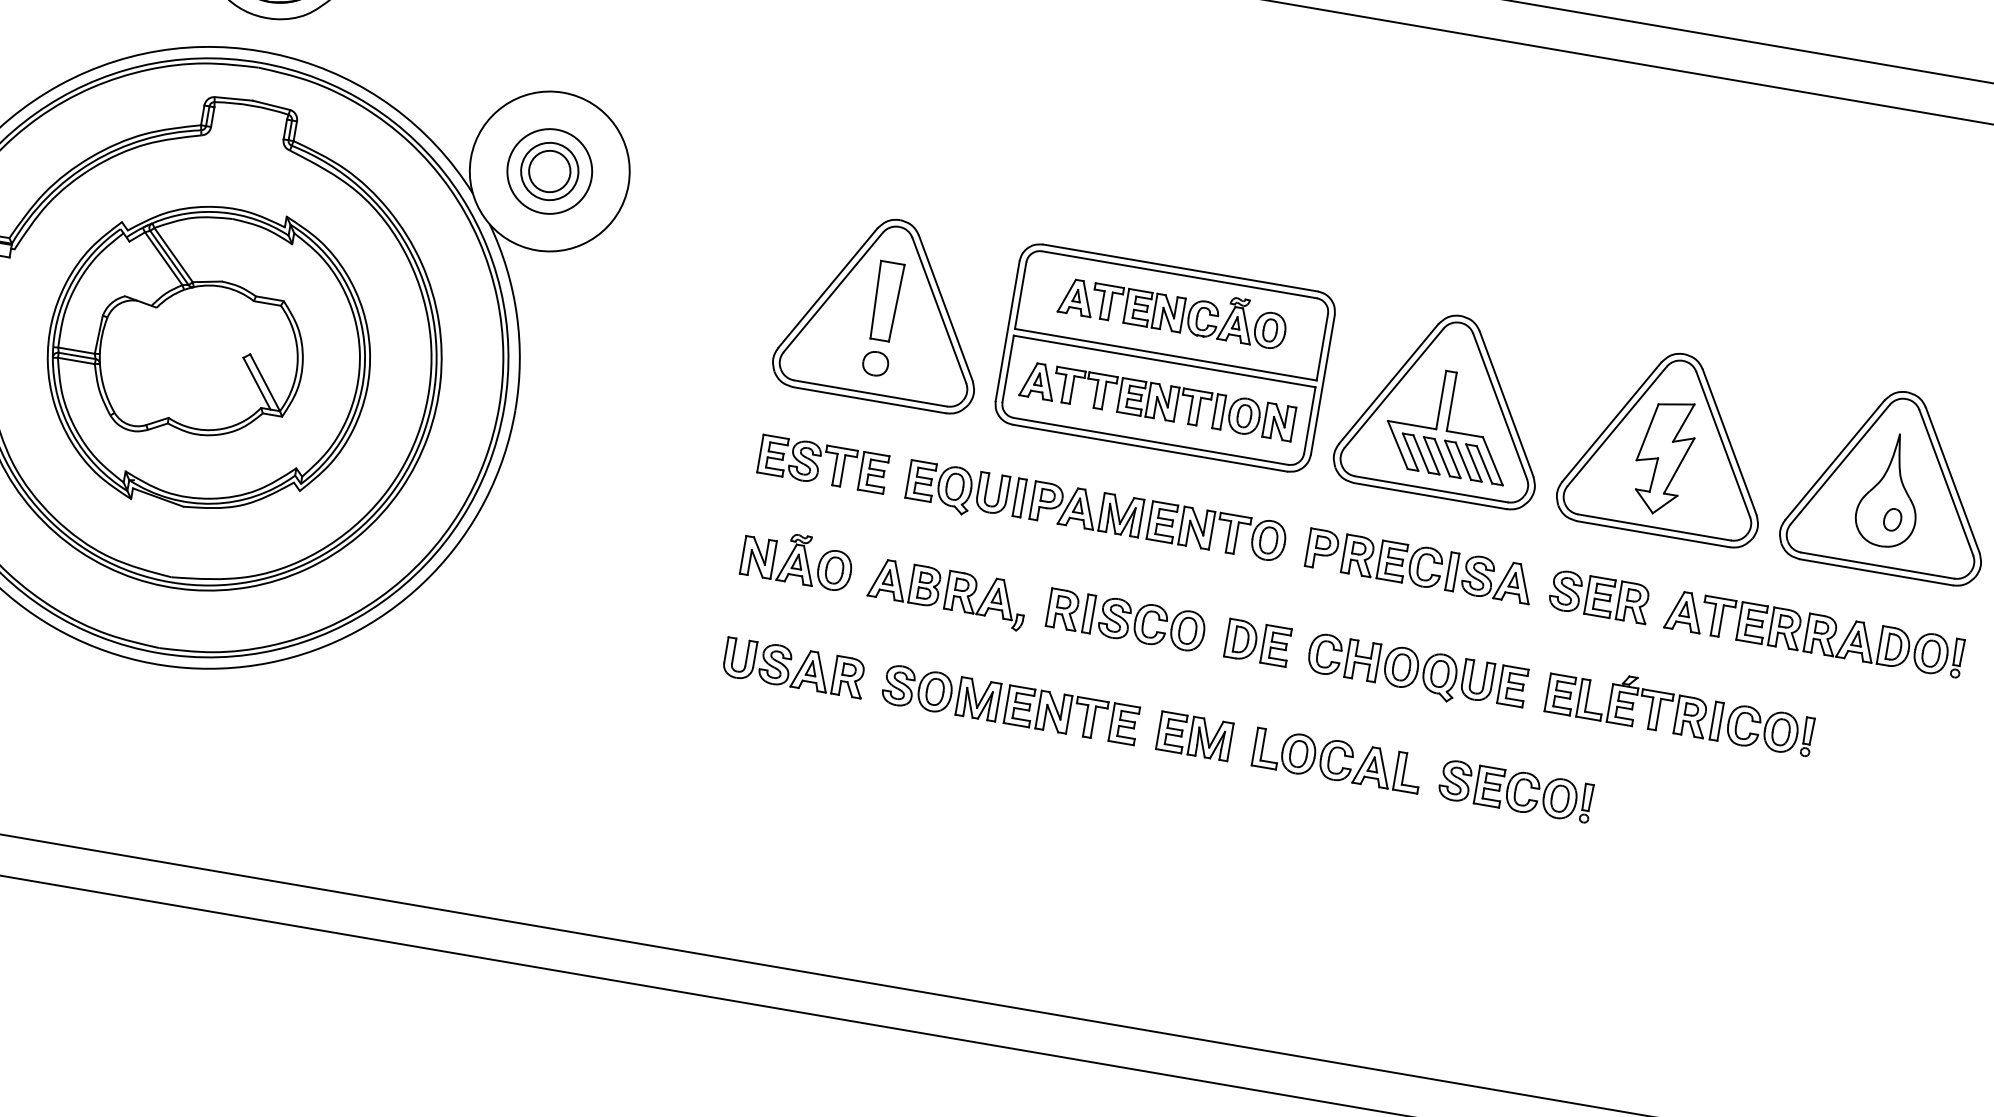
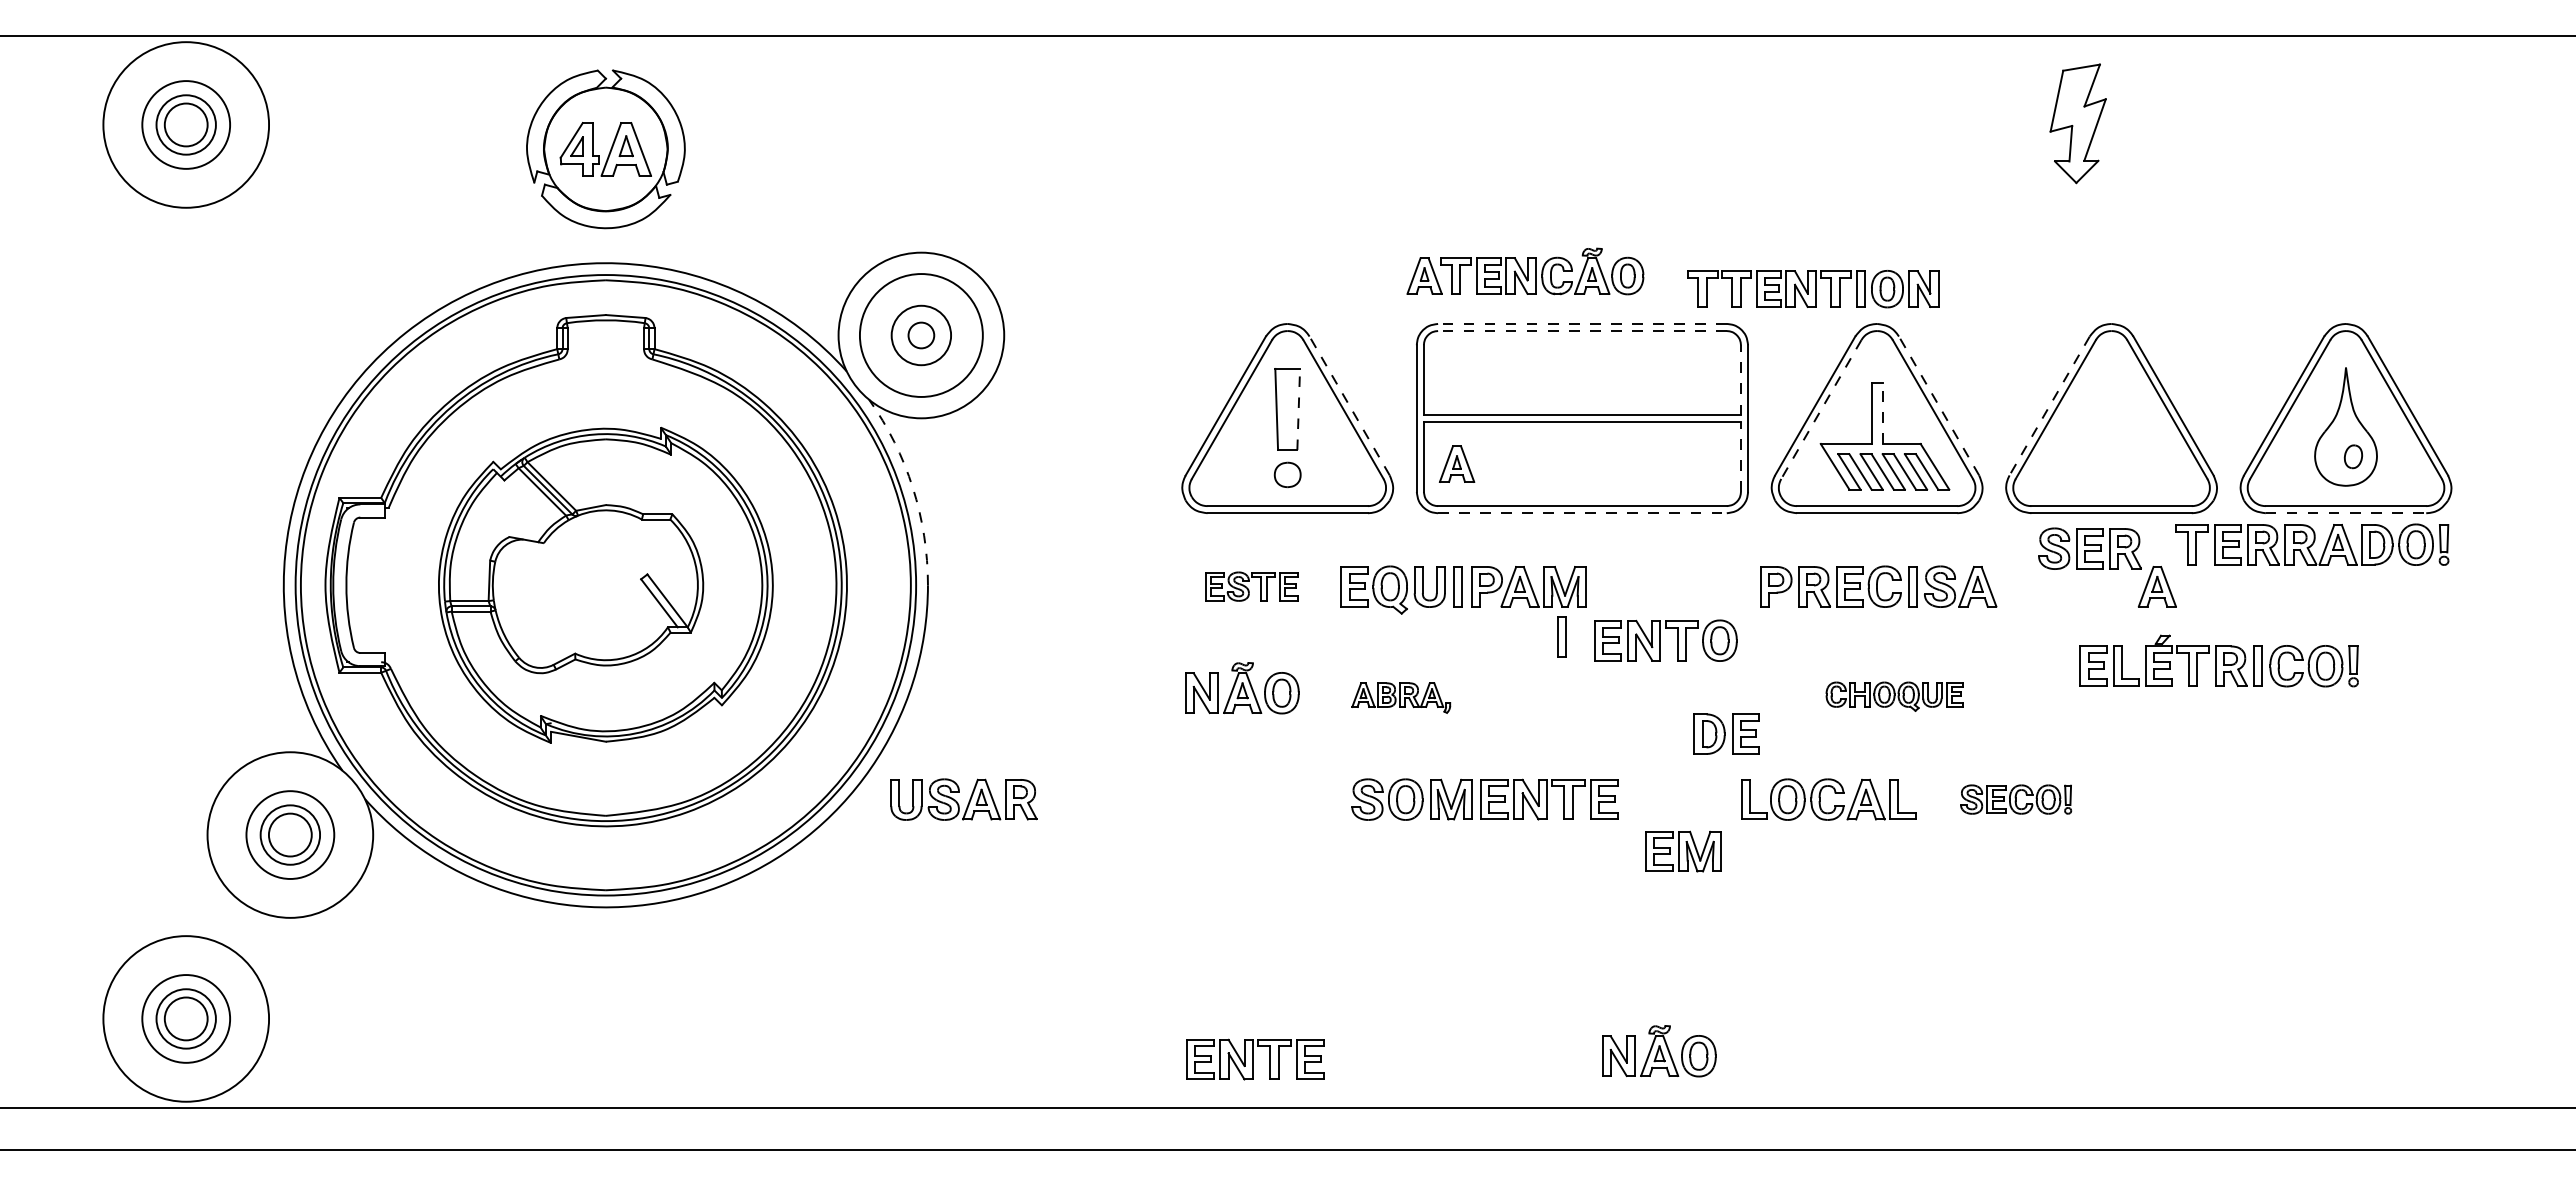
circle: (548, 171) -> (920, 335), size x0.6
circle: (549, 171) -> (921, 335), size x1.4
line: (1179, 267) -> (1581, 323), solid -> dashed
line: (1178, 275) -> (1581, 331), solid -> dashed
line: (896, 303) -> (1298, 409), solid -> dashed
line: (945, 307) -> (1349, 405), solid -> dashed
part: (1173, 309) -> (1525, 271), moved
arc: (516, 315) -> (912, 488), solid -> dashed
line: (1321, 347) -> (1740, 380), solid -> dashed
line: (1394, 388) -> (1821, 409), solid -> dashed
line: (1451, 402) -> (1882, 413), solid -> dashed
line: (1506, 403) -> (1938, 405), solid -> dashed
part: (1174, 404) -> (1813, 289), moved
line: (1309, 420) -> (1740, 457), solid -> dashed
line: (1611, 422) -> (2049, 406), solid -> dashed
line: (1149, 448) -> (1582, 513), solid -> dashed
part: (1663, 456) -> (2077, 123), moved
part: (823, 464) -> (1251, 586), size x0.7
part: (1216, 531) -> (1665, 640), moved
part: (1109, 562) -> (1561, 636), added
line: (1876, 572) -> (2346, 513), solid -> dashed
part: (946, 593) -> (1400, 697), size x0.6
part: (1599, 596) -> (2089, 548), moved
part: (1126, 620) -> (1588, 693), removed
part: (1832, 636) -> (2312, 544), moved
part: (1257, 642) -> (1726, 733), moved
part: (794, 667) -> (963, 799), moved
part: (1416, 673) -> (1894, 696), size x0.6
part: (1680, 709) -> (2218, 660), moved
part: (1194, 736) -> (1683, 851), moved
part: (1515, 790) -> (2015, 799), size x0.7
part: (749, 914) -> (1255, 1059), added
part: (1135, 972) -> (1659, 1051), added

